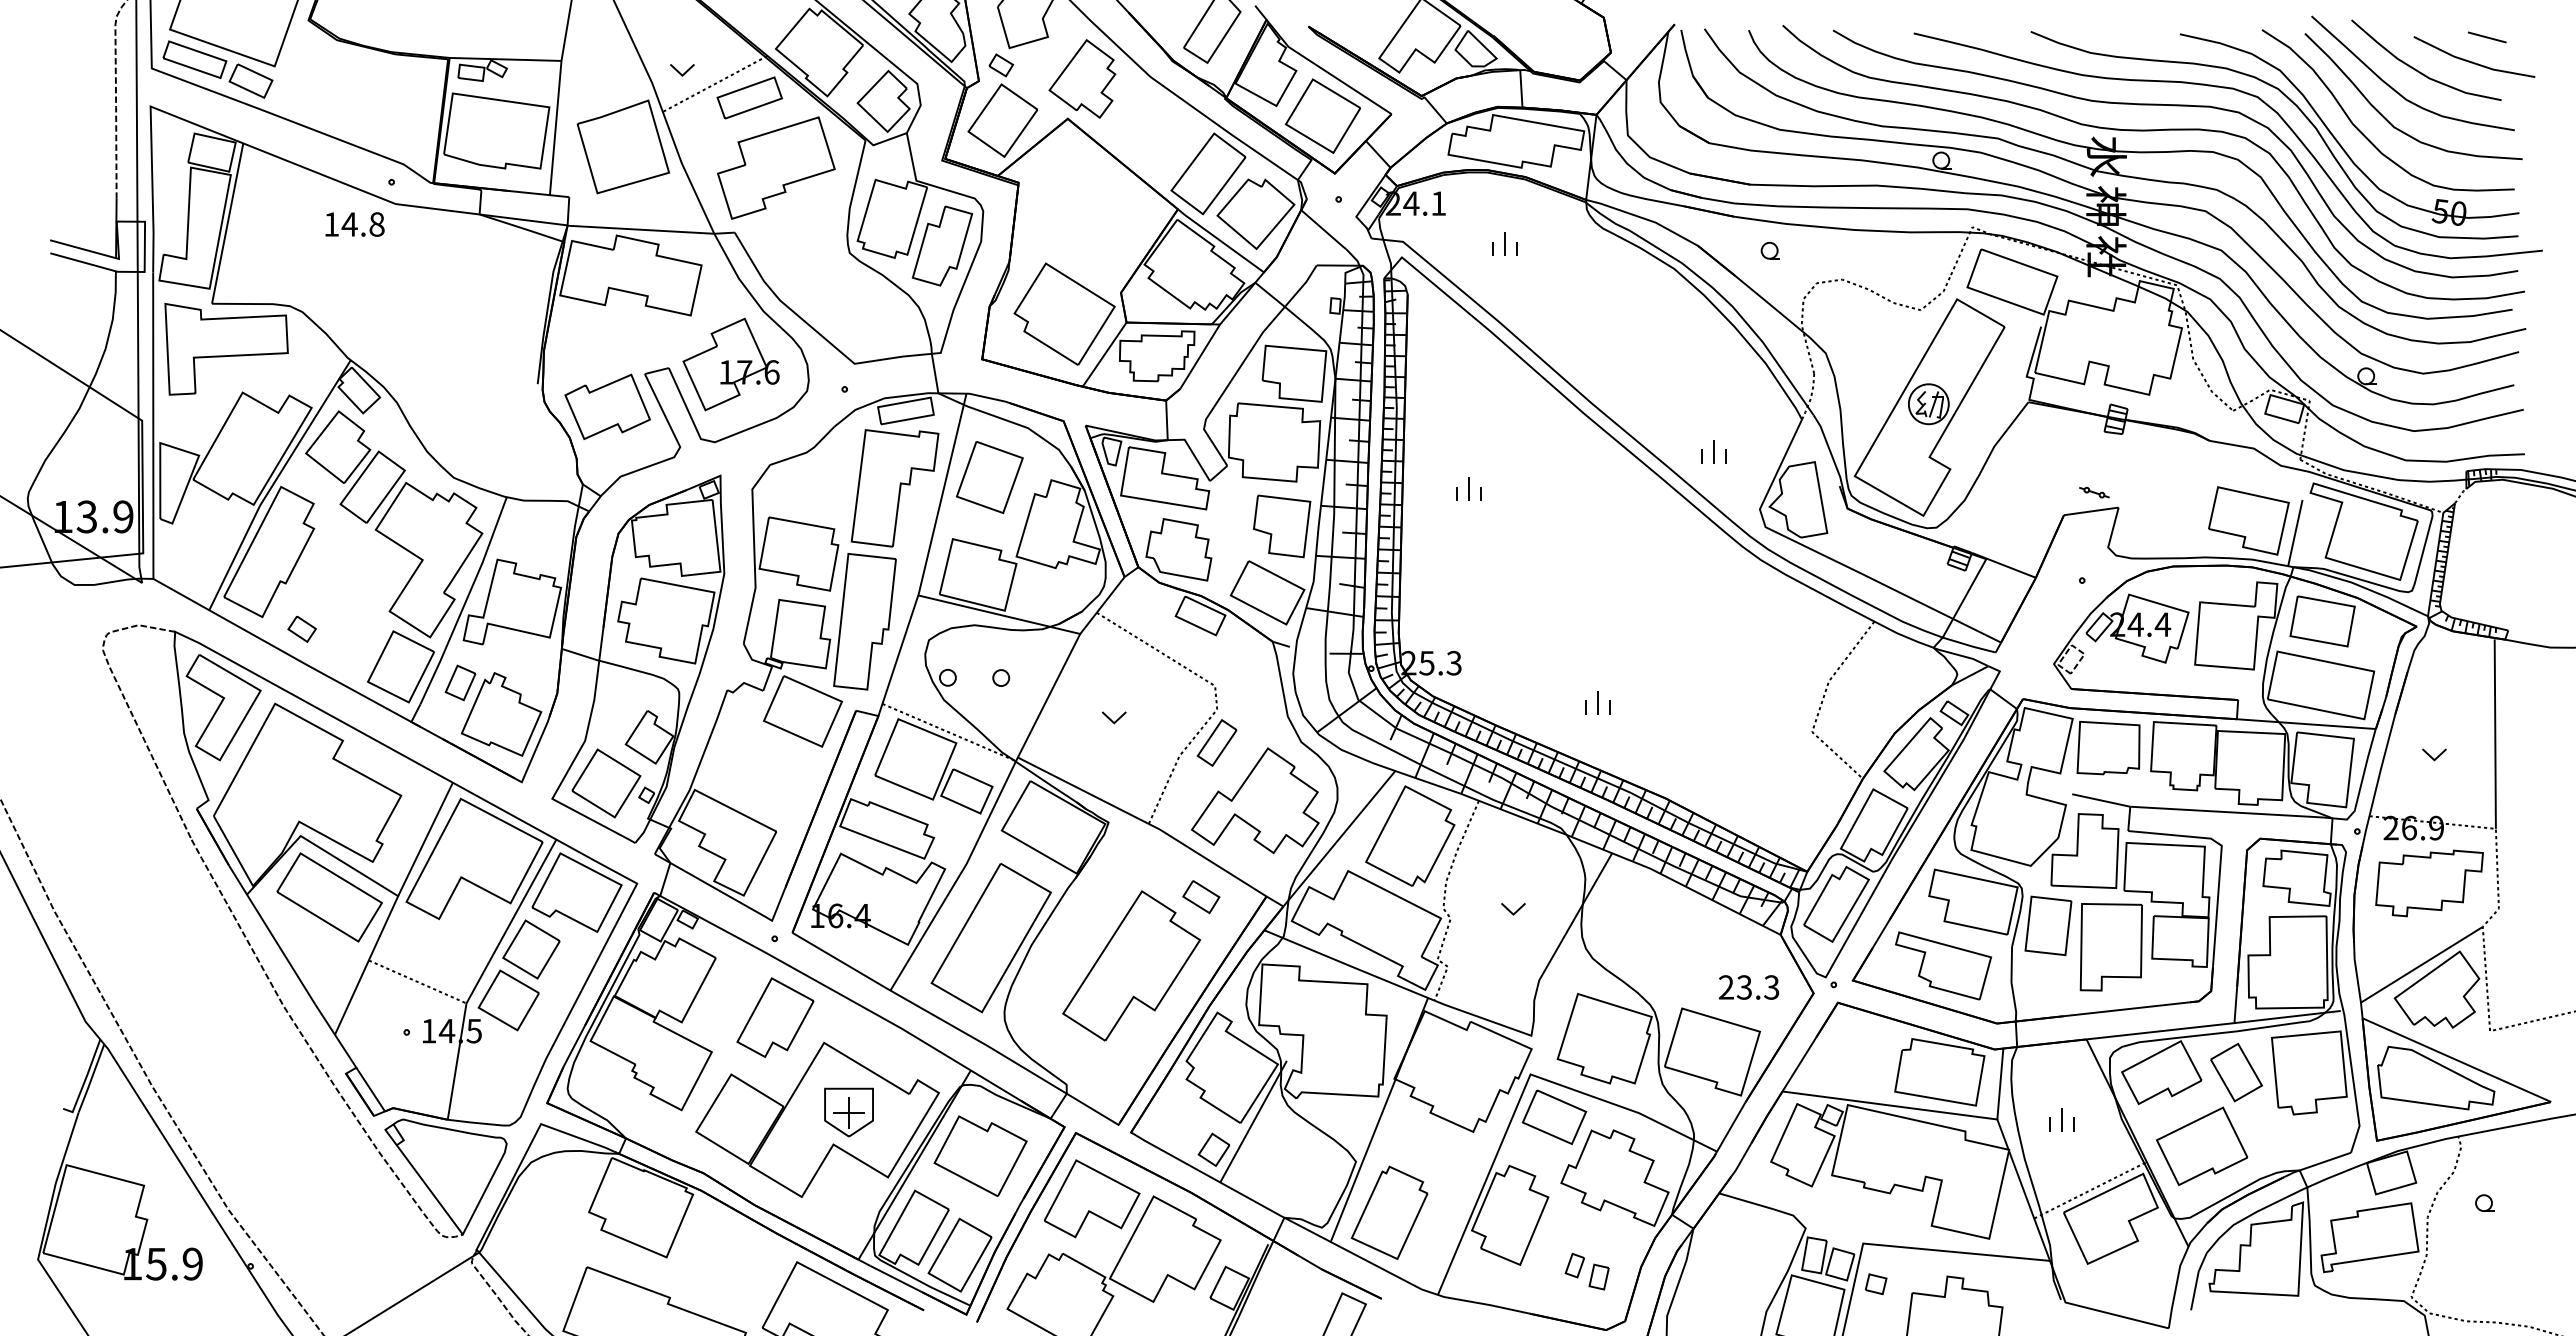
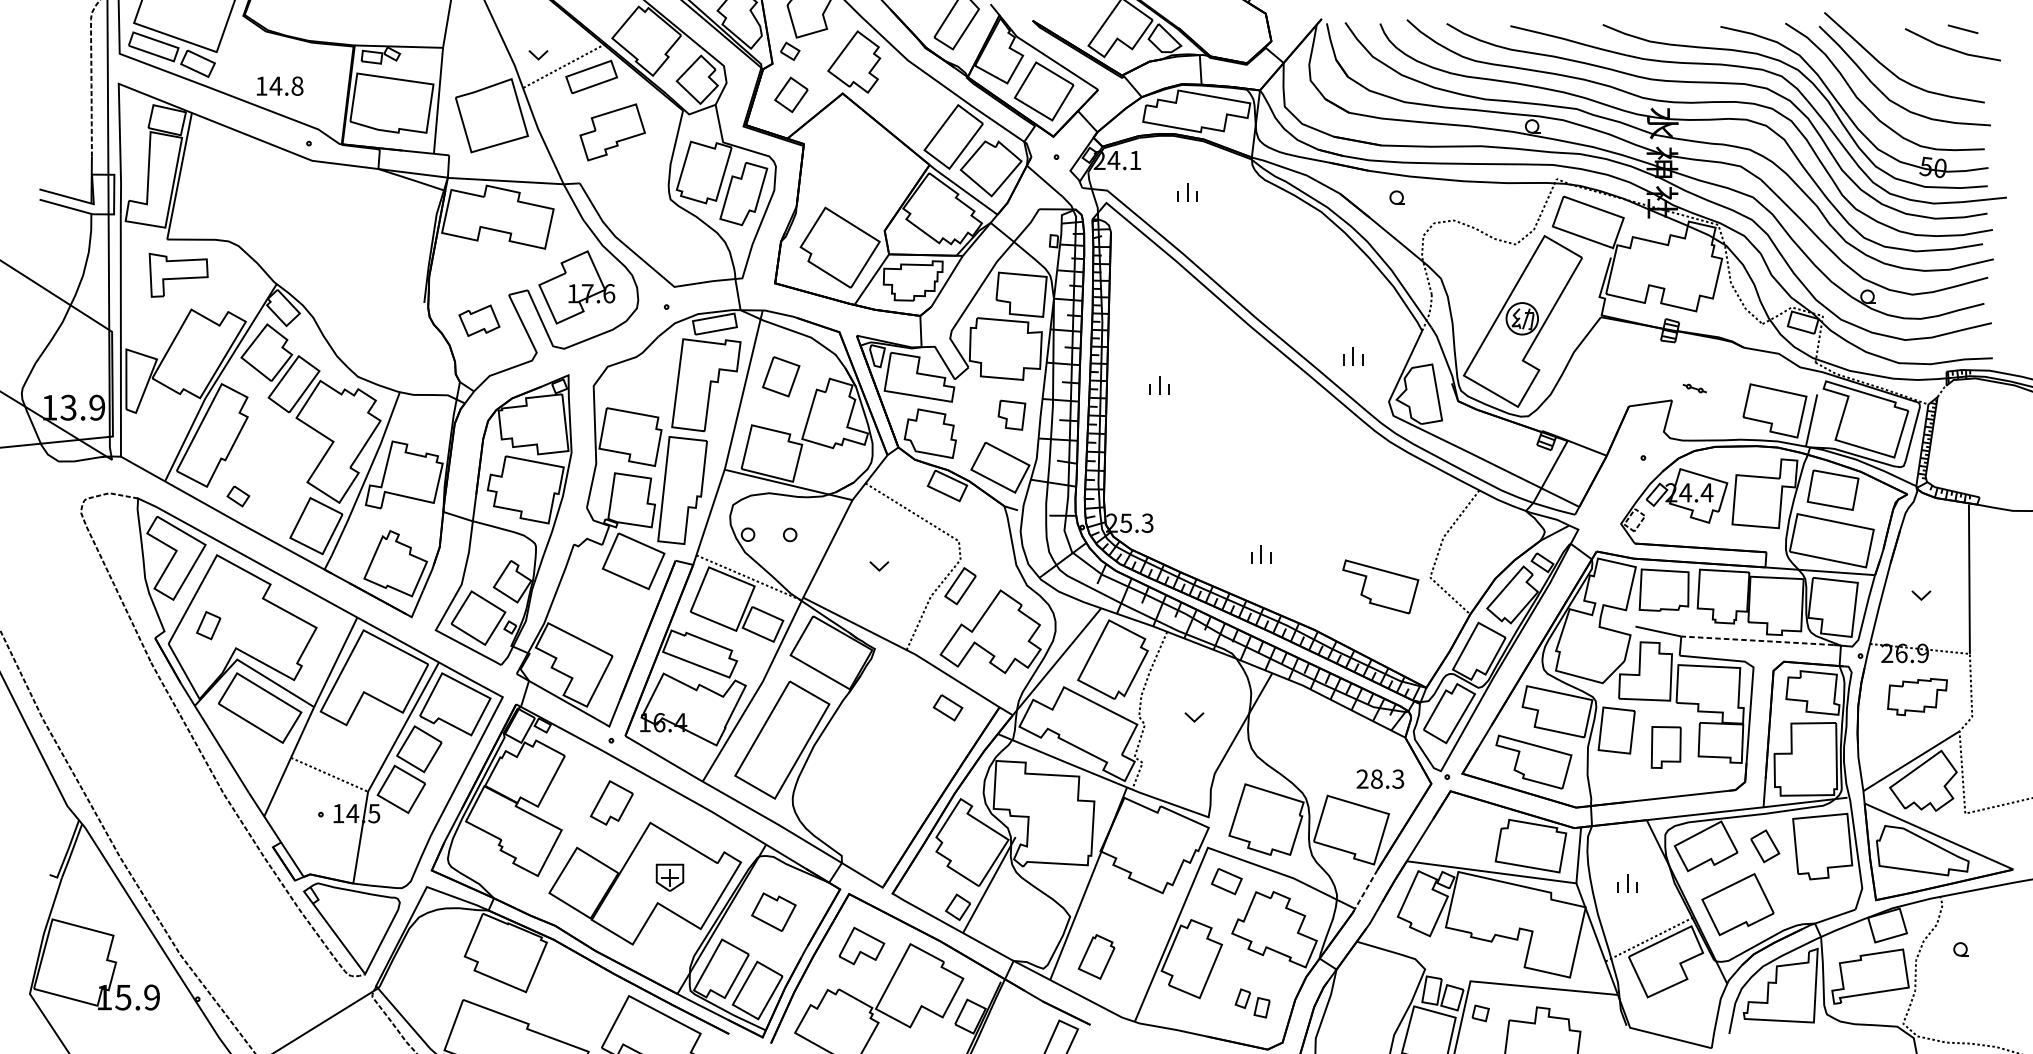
curve: (2420, 71) -> (1910, 56), removed
part: (1002, 120) -> (791, 94), size x0.6
part: (776, 167) -> (612, 131), size x0.7
text: (354, 224) -> (279, 86), moved
part: (226, 348) -> (178, 274), size x0.6
part: (607, 406) -> (479, 320), size x0.6
part: (989, 477) -> (780, 376), size x0.7
part: (2094, 492) -> (1694, 388), moved
part: (1282, 526) -> (1012, 415), size x0.6
part: (460, 682) -> (208, 625), moved
part: (1749, 743) -> (1380, 586), added
line: (2226, 812) -> (1757, 641), solid -> dashed
part: (2429, 883) -> (1917, 697), size x0.7
part: (2110, 947) -> (1665, 747), size x0.6
part: (1131, 965) -> (892, 761), removed
text: (1744, 987) -> (1376, 779), 23.3 -> 28.3
part: (775, 1017) -> (611, 802), size x0.7
part: (2236, 1072) -> (1765, 846), size x0.7
part: (848, 1112) -> (669, 877), size x0.7
part: (1554, 1116) -> (1226, 881), size x0.6
line: (1730, 1128) -> (1365, 890), solid -> dashed
part: (980, 1155) -> (773, 911), size x0.6
part: (1091, 1198) -> (861, 945), size x0.6
part: (1389, 1212) -> (1096, 956), size x0.6

